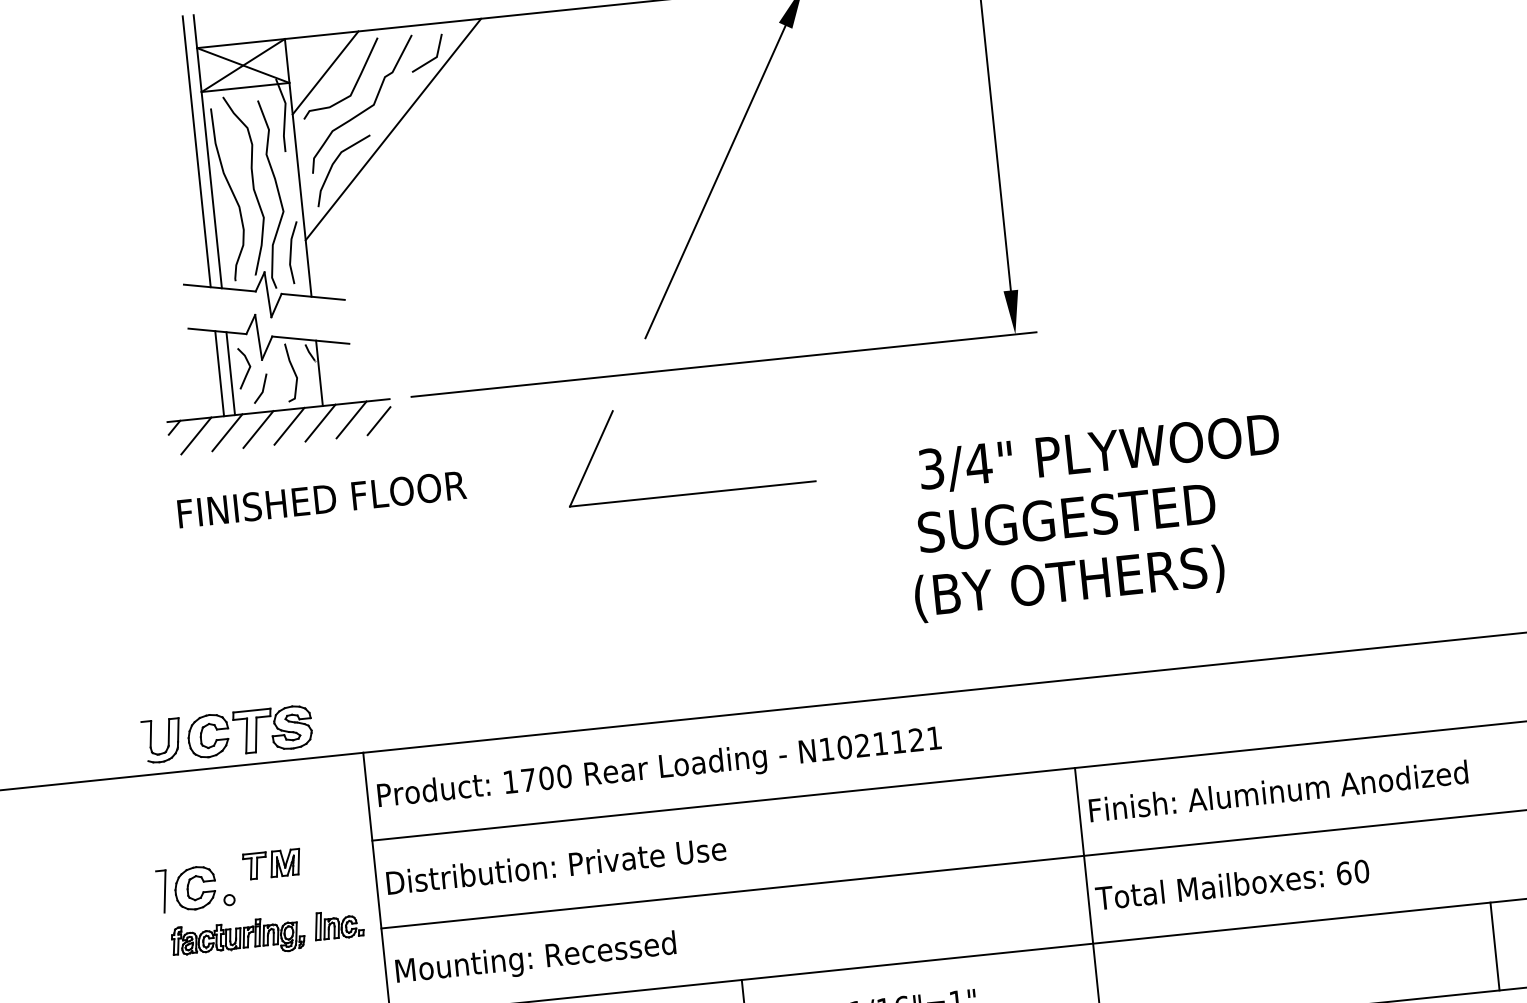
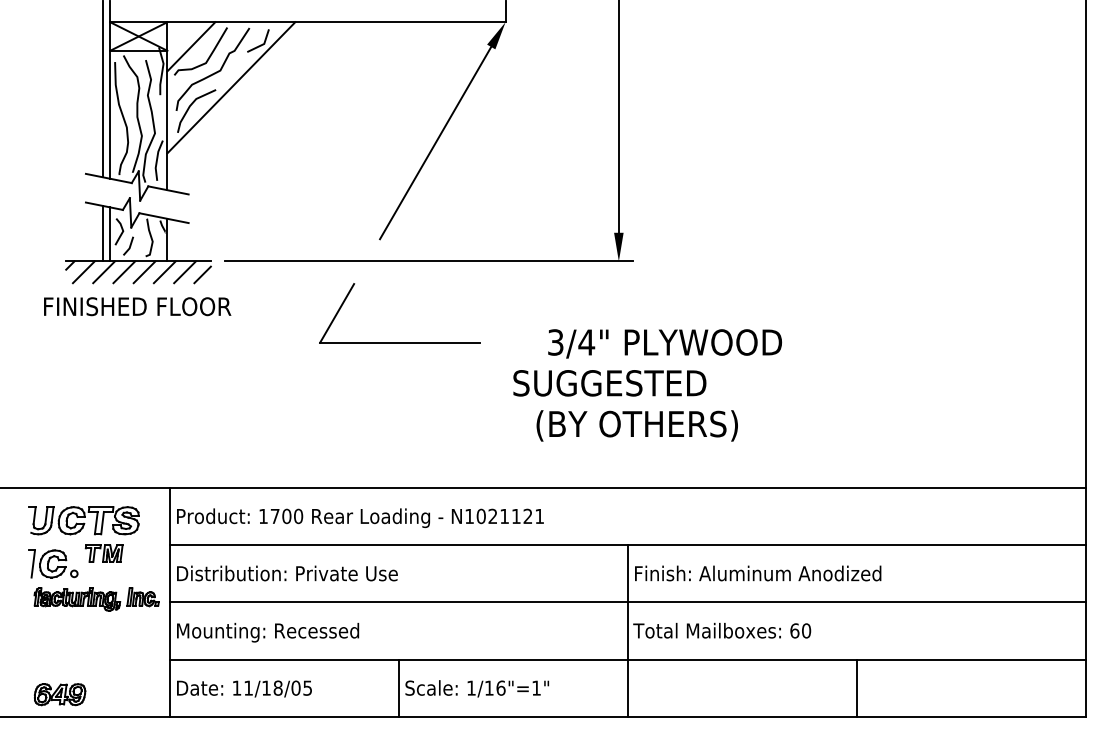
text: (321, 499) -> (137, 306), moved
text: (1066, 518) -> (609, 383), moved
part: (226, 733) -> (83, 520), moved
line: (1495, 945) -> (857, 687), moved

